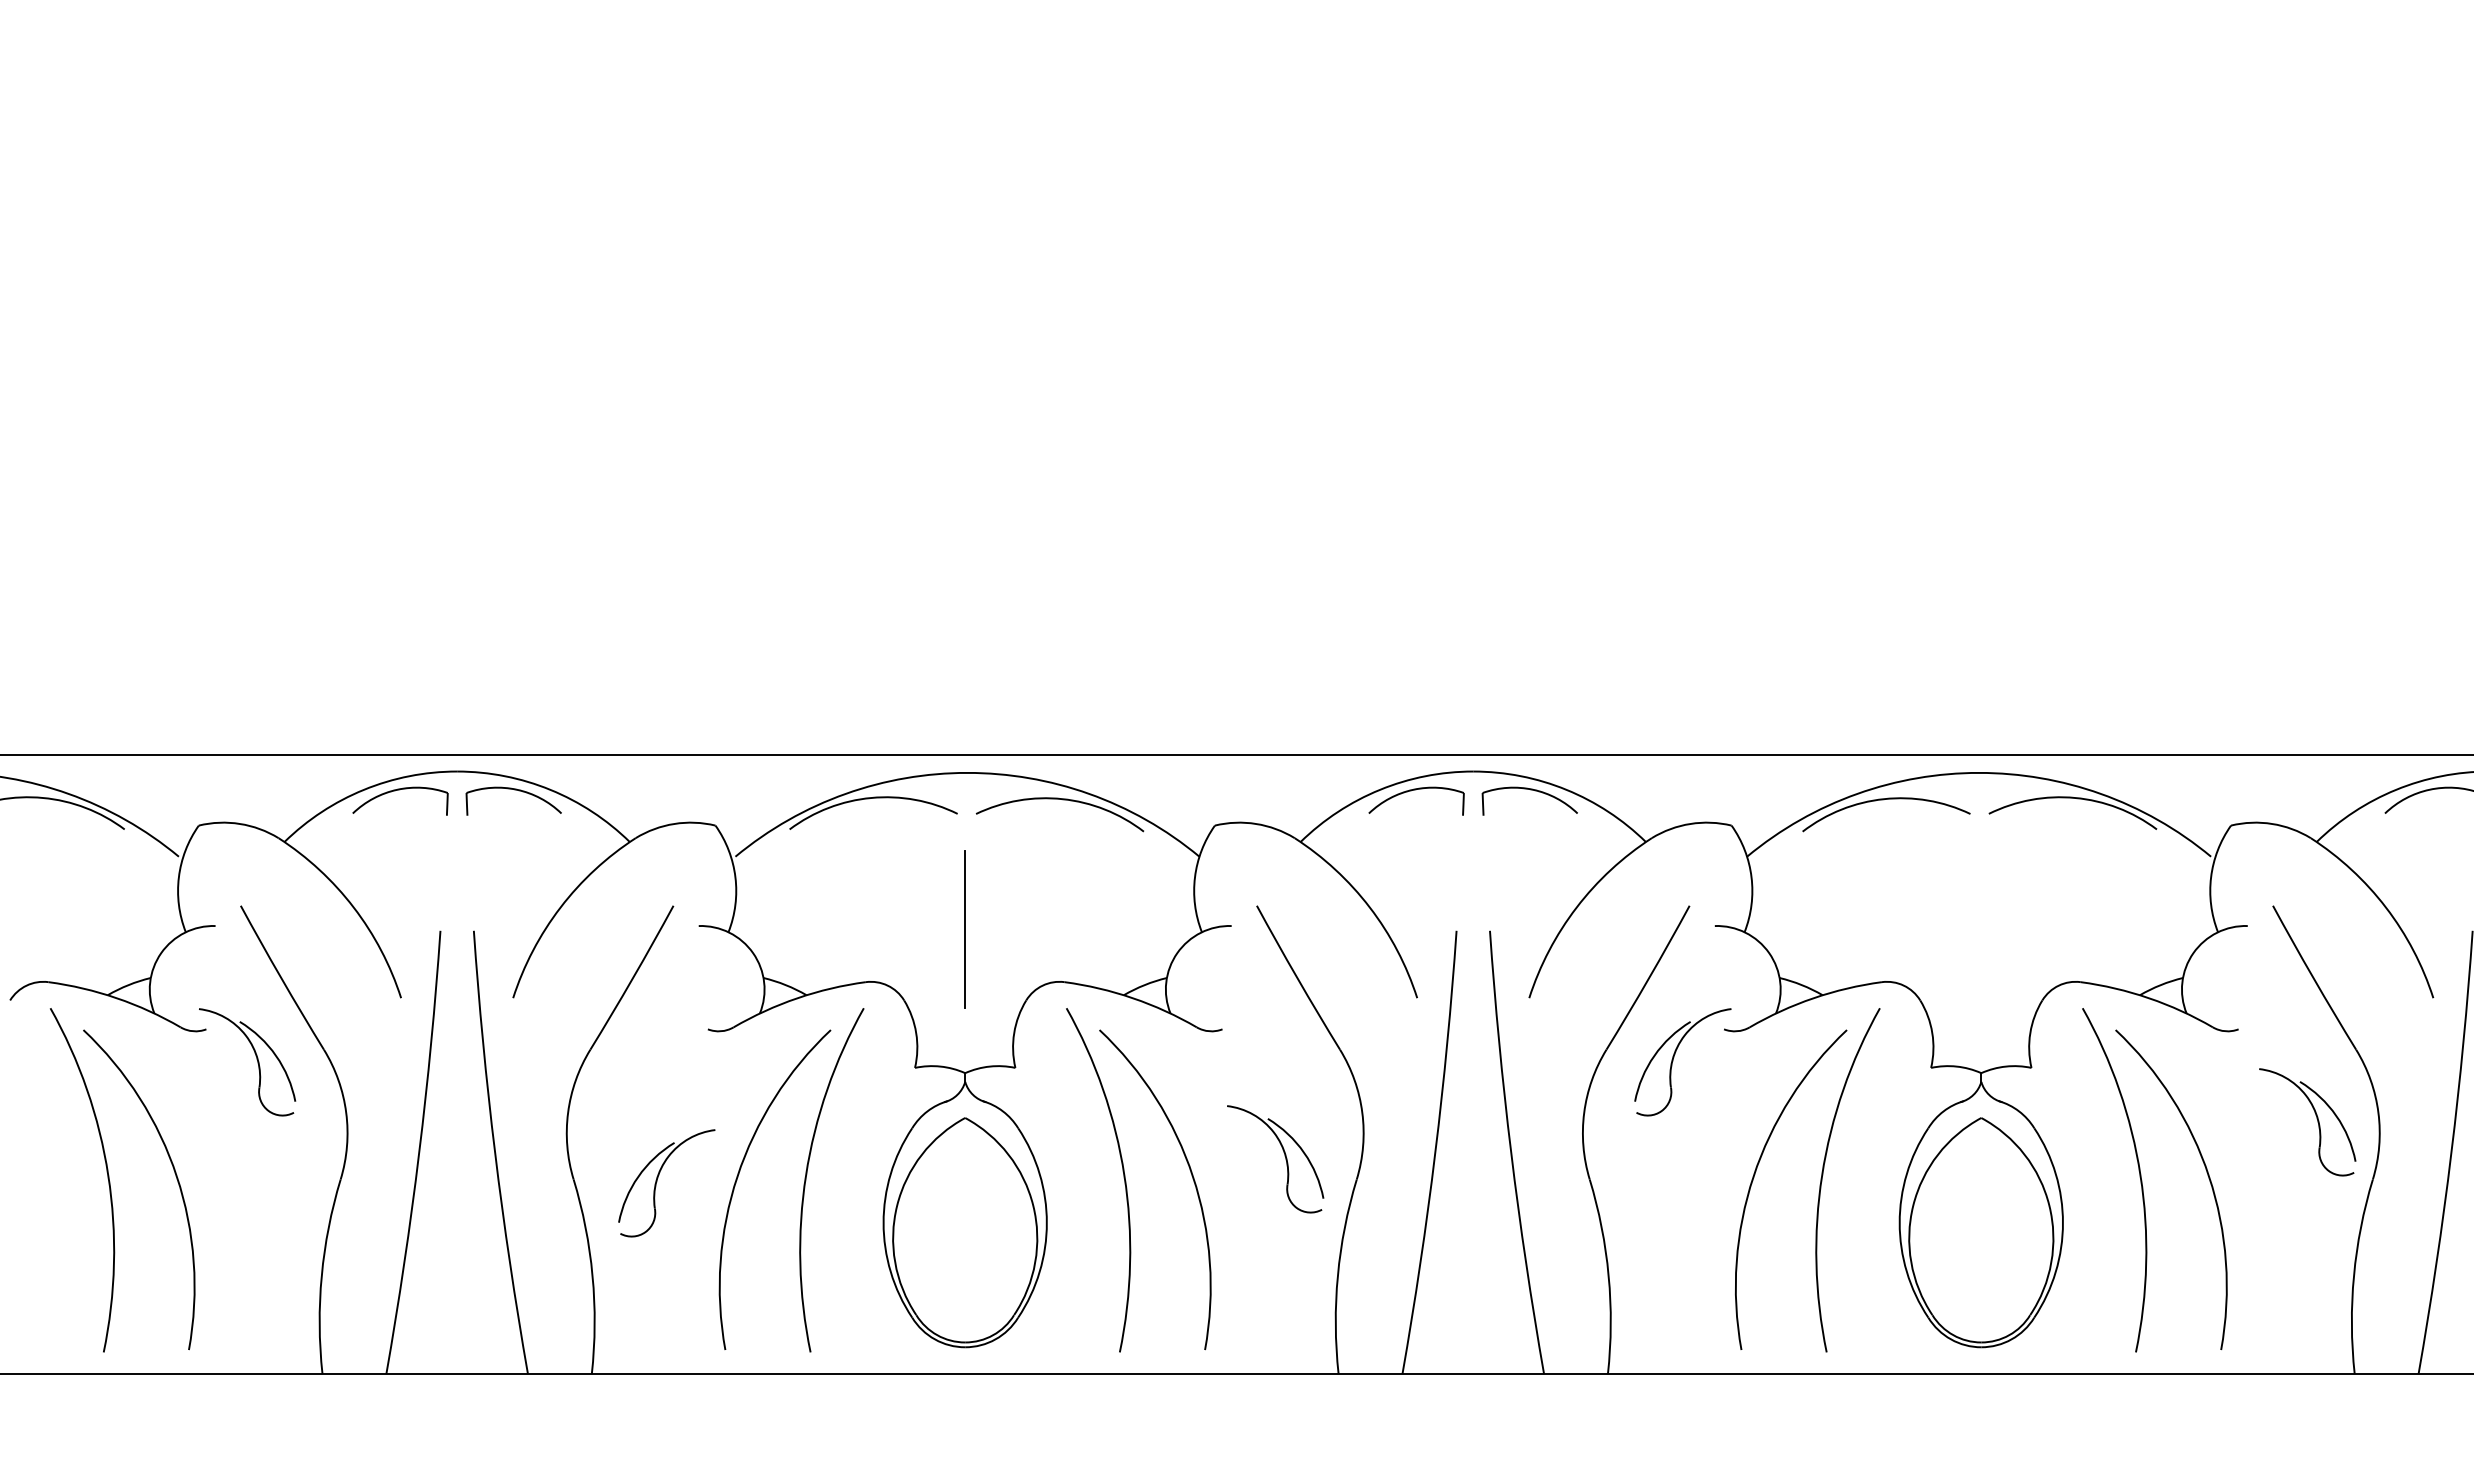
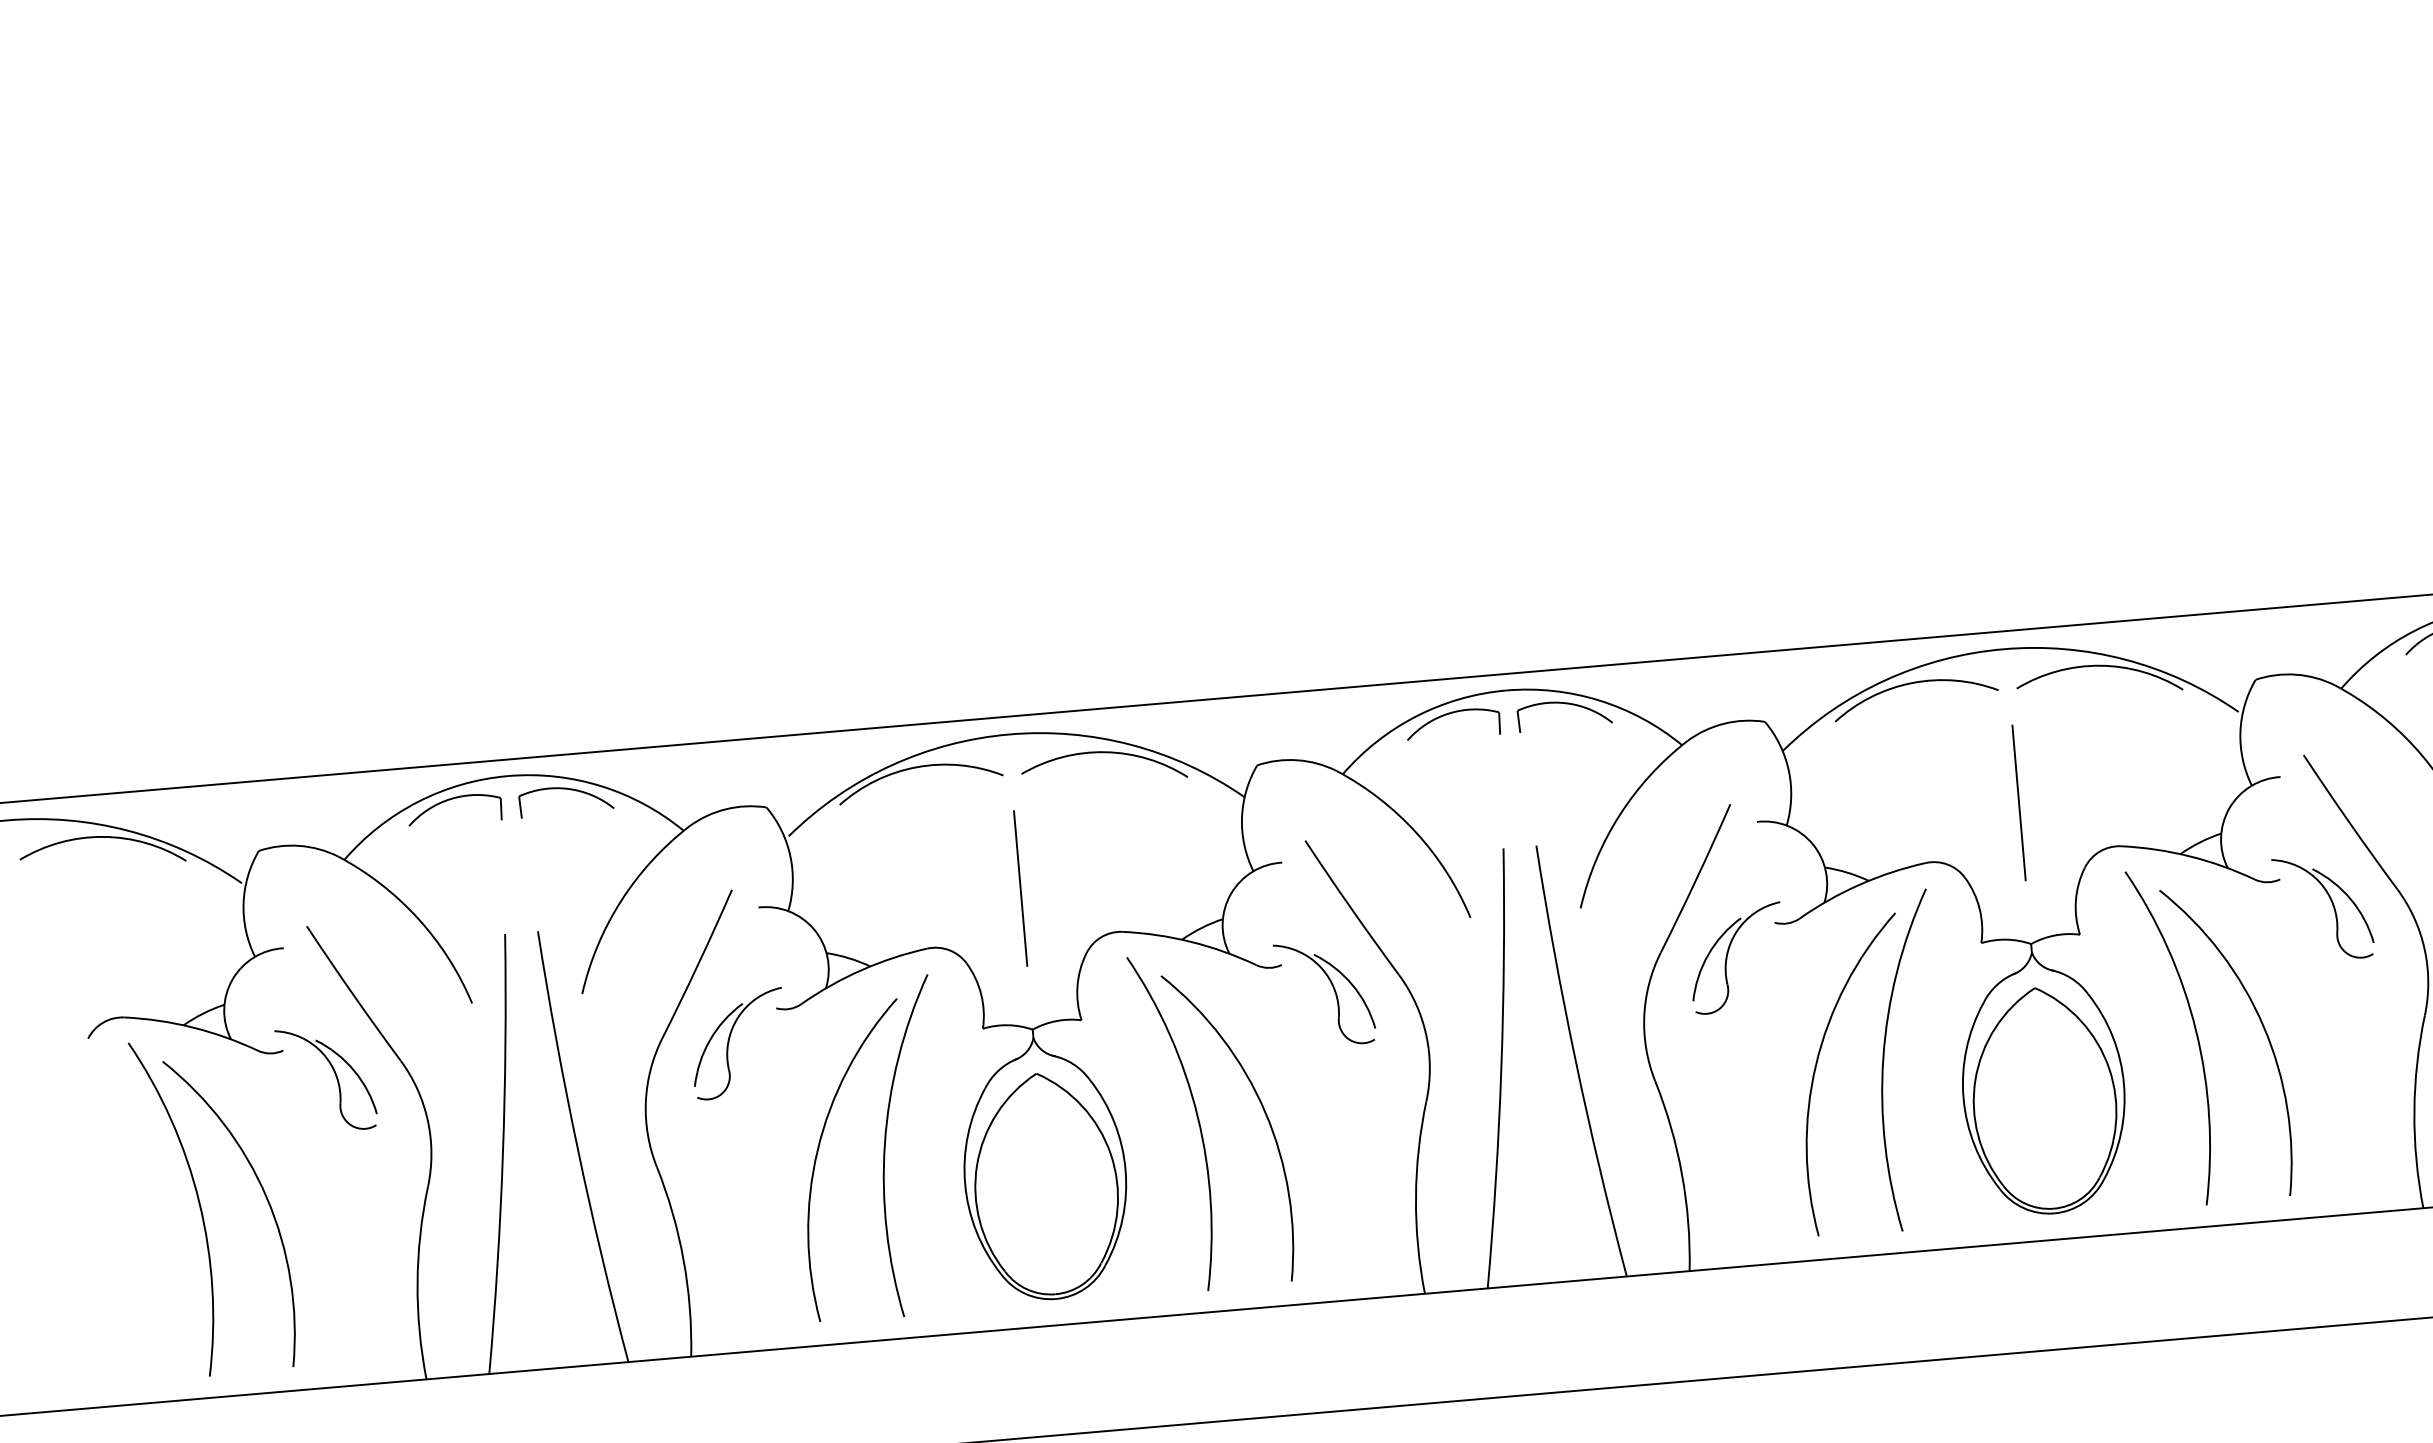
line: (1981, 929) -> (2019, 802), added
part: (2316, 1118) -> (2331, 903), moved
part: (1284, 1156) -> (1333, 990), moved
part: (657, 1182) -> (729, 1044), moved

